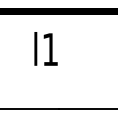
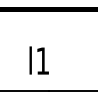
text: (45, 48) -> (38, 60), moved

